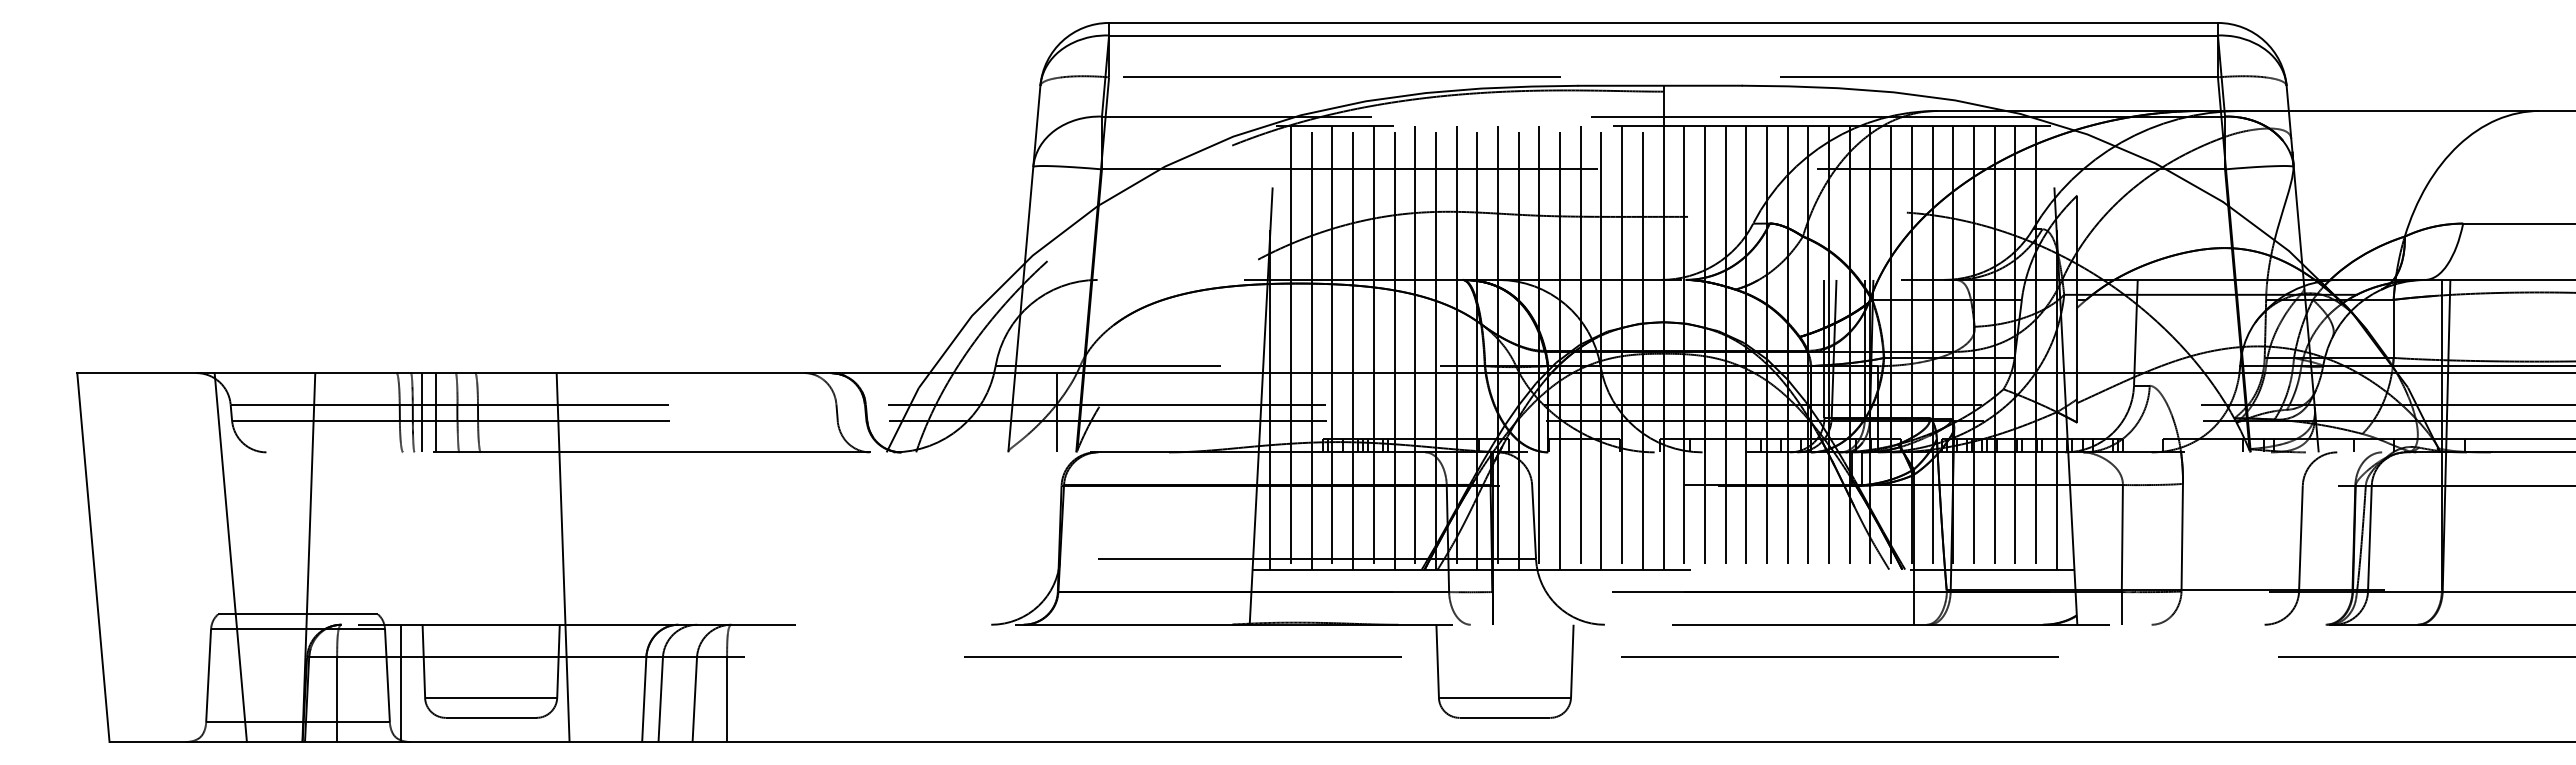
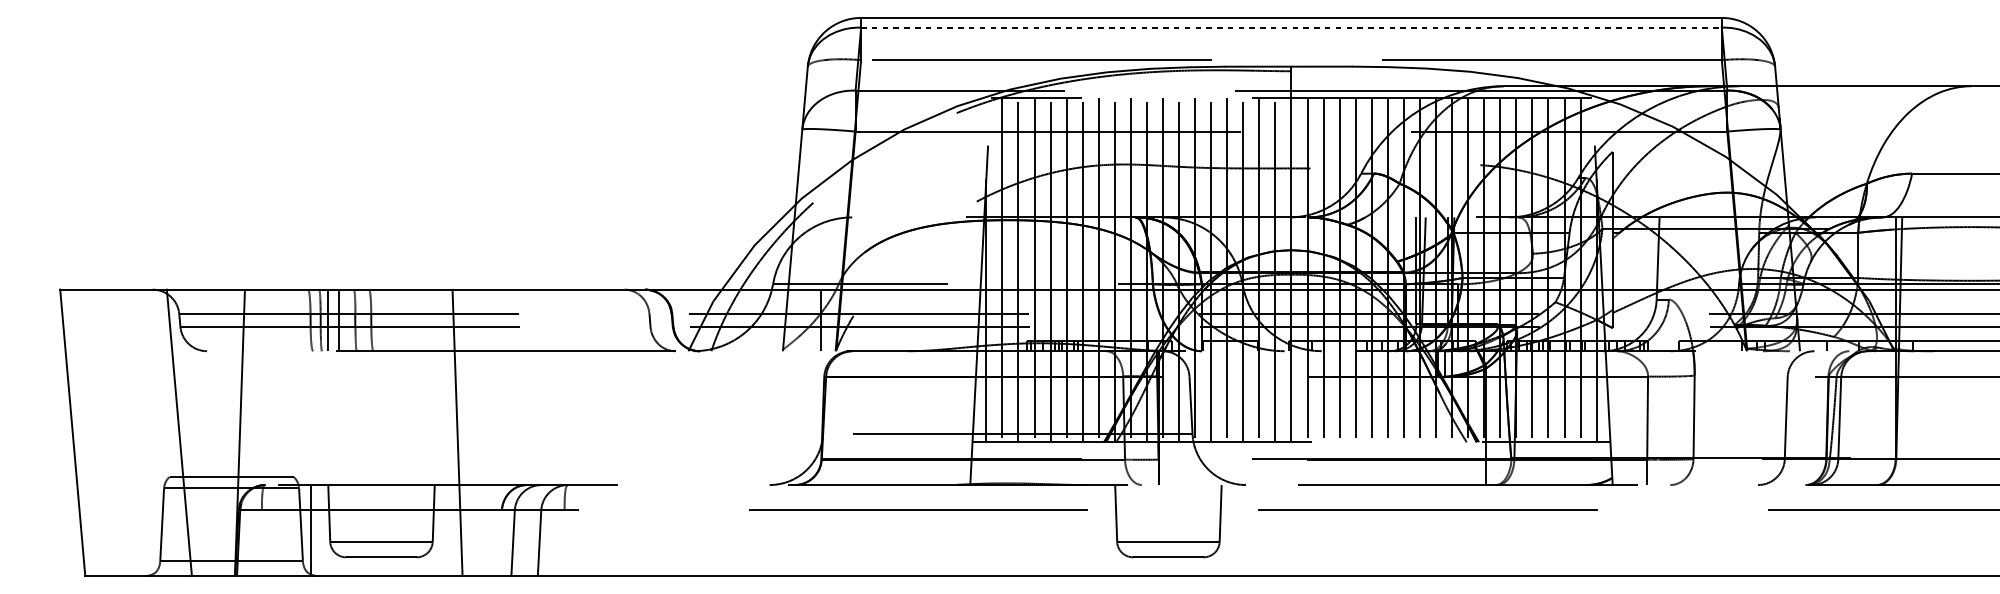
line: (1664, 35) -> (1292, 27), solid -> dashed
line: (562, 557) -> (457, 432), moved
line: (337, 699) -> (262, 543), removed
line: (644, 699) -> (500, 543), removed
line: (727, 699) -> (564, 543), removed

